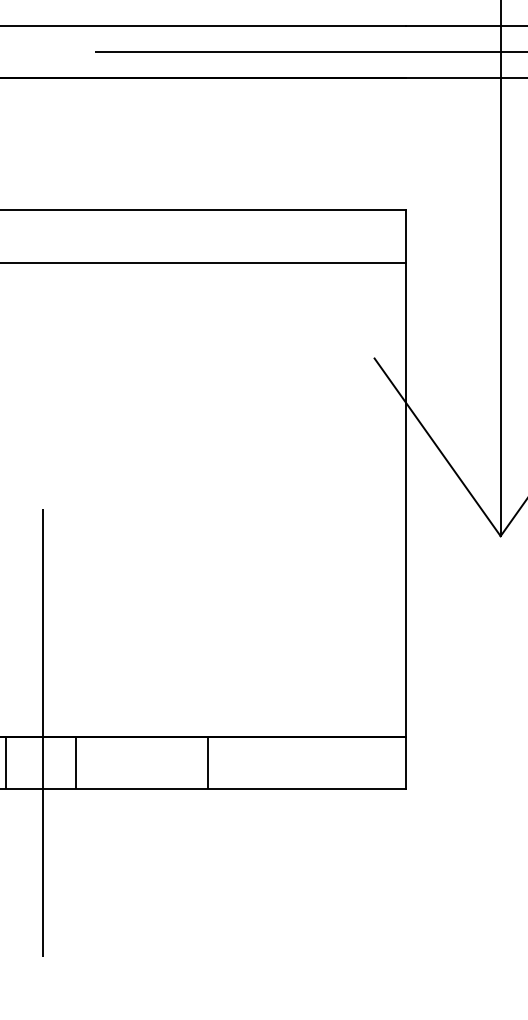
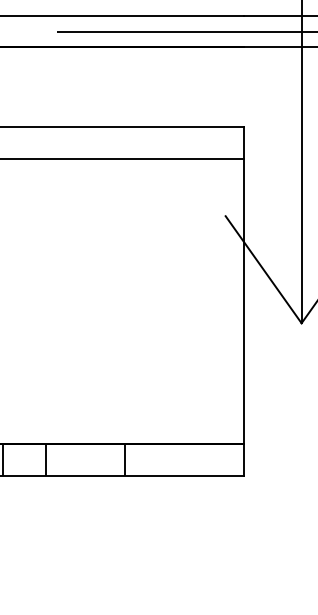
line: (42, 732) -> (25, 441), removed

